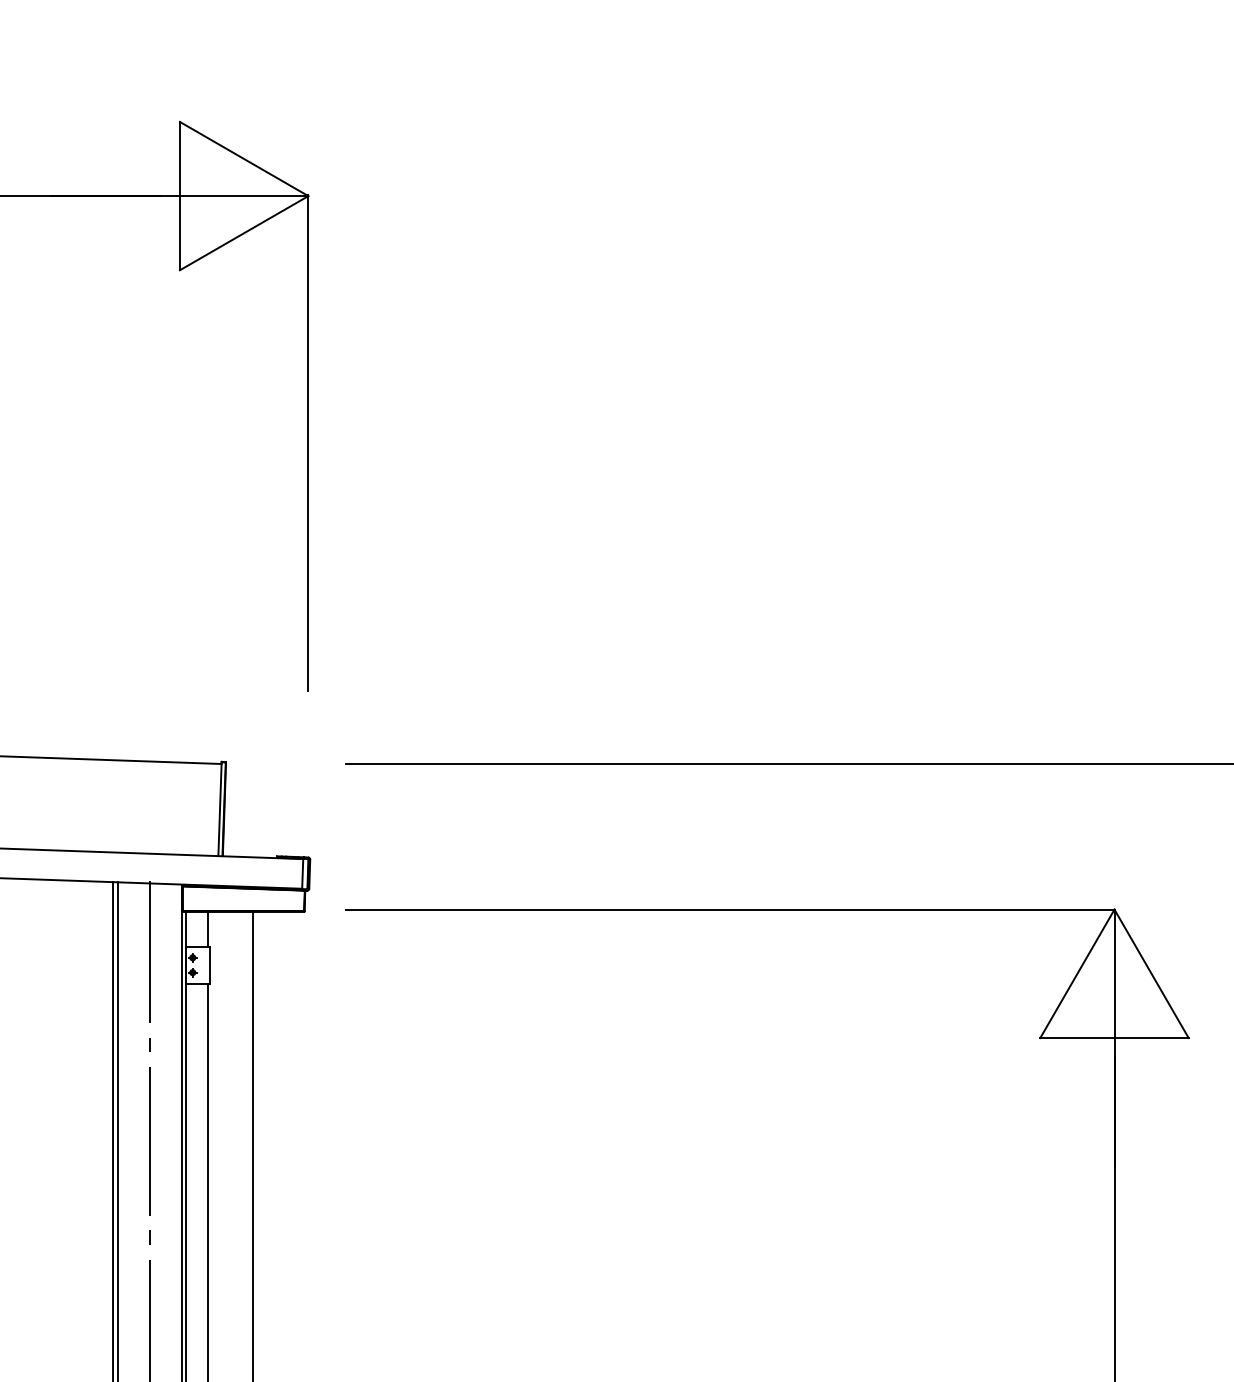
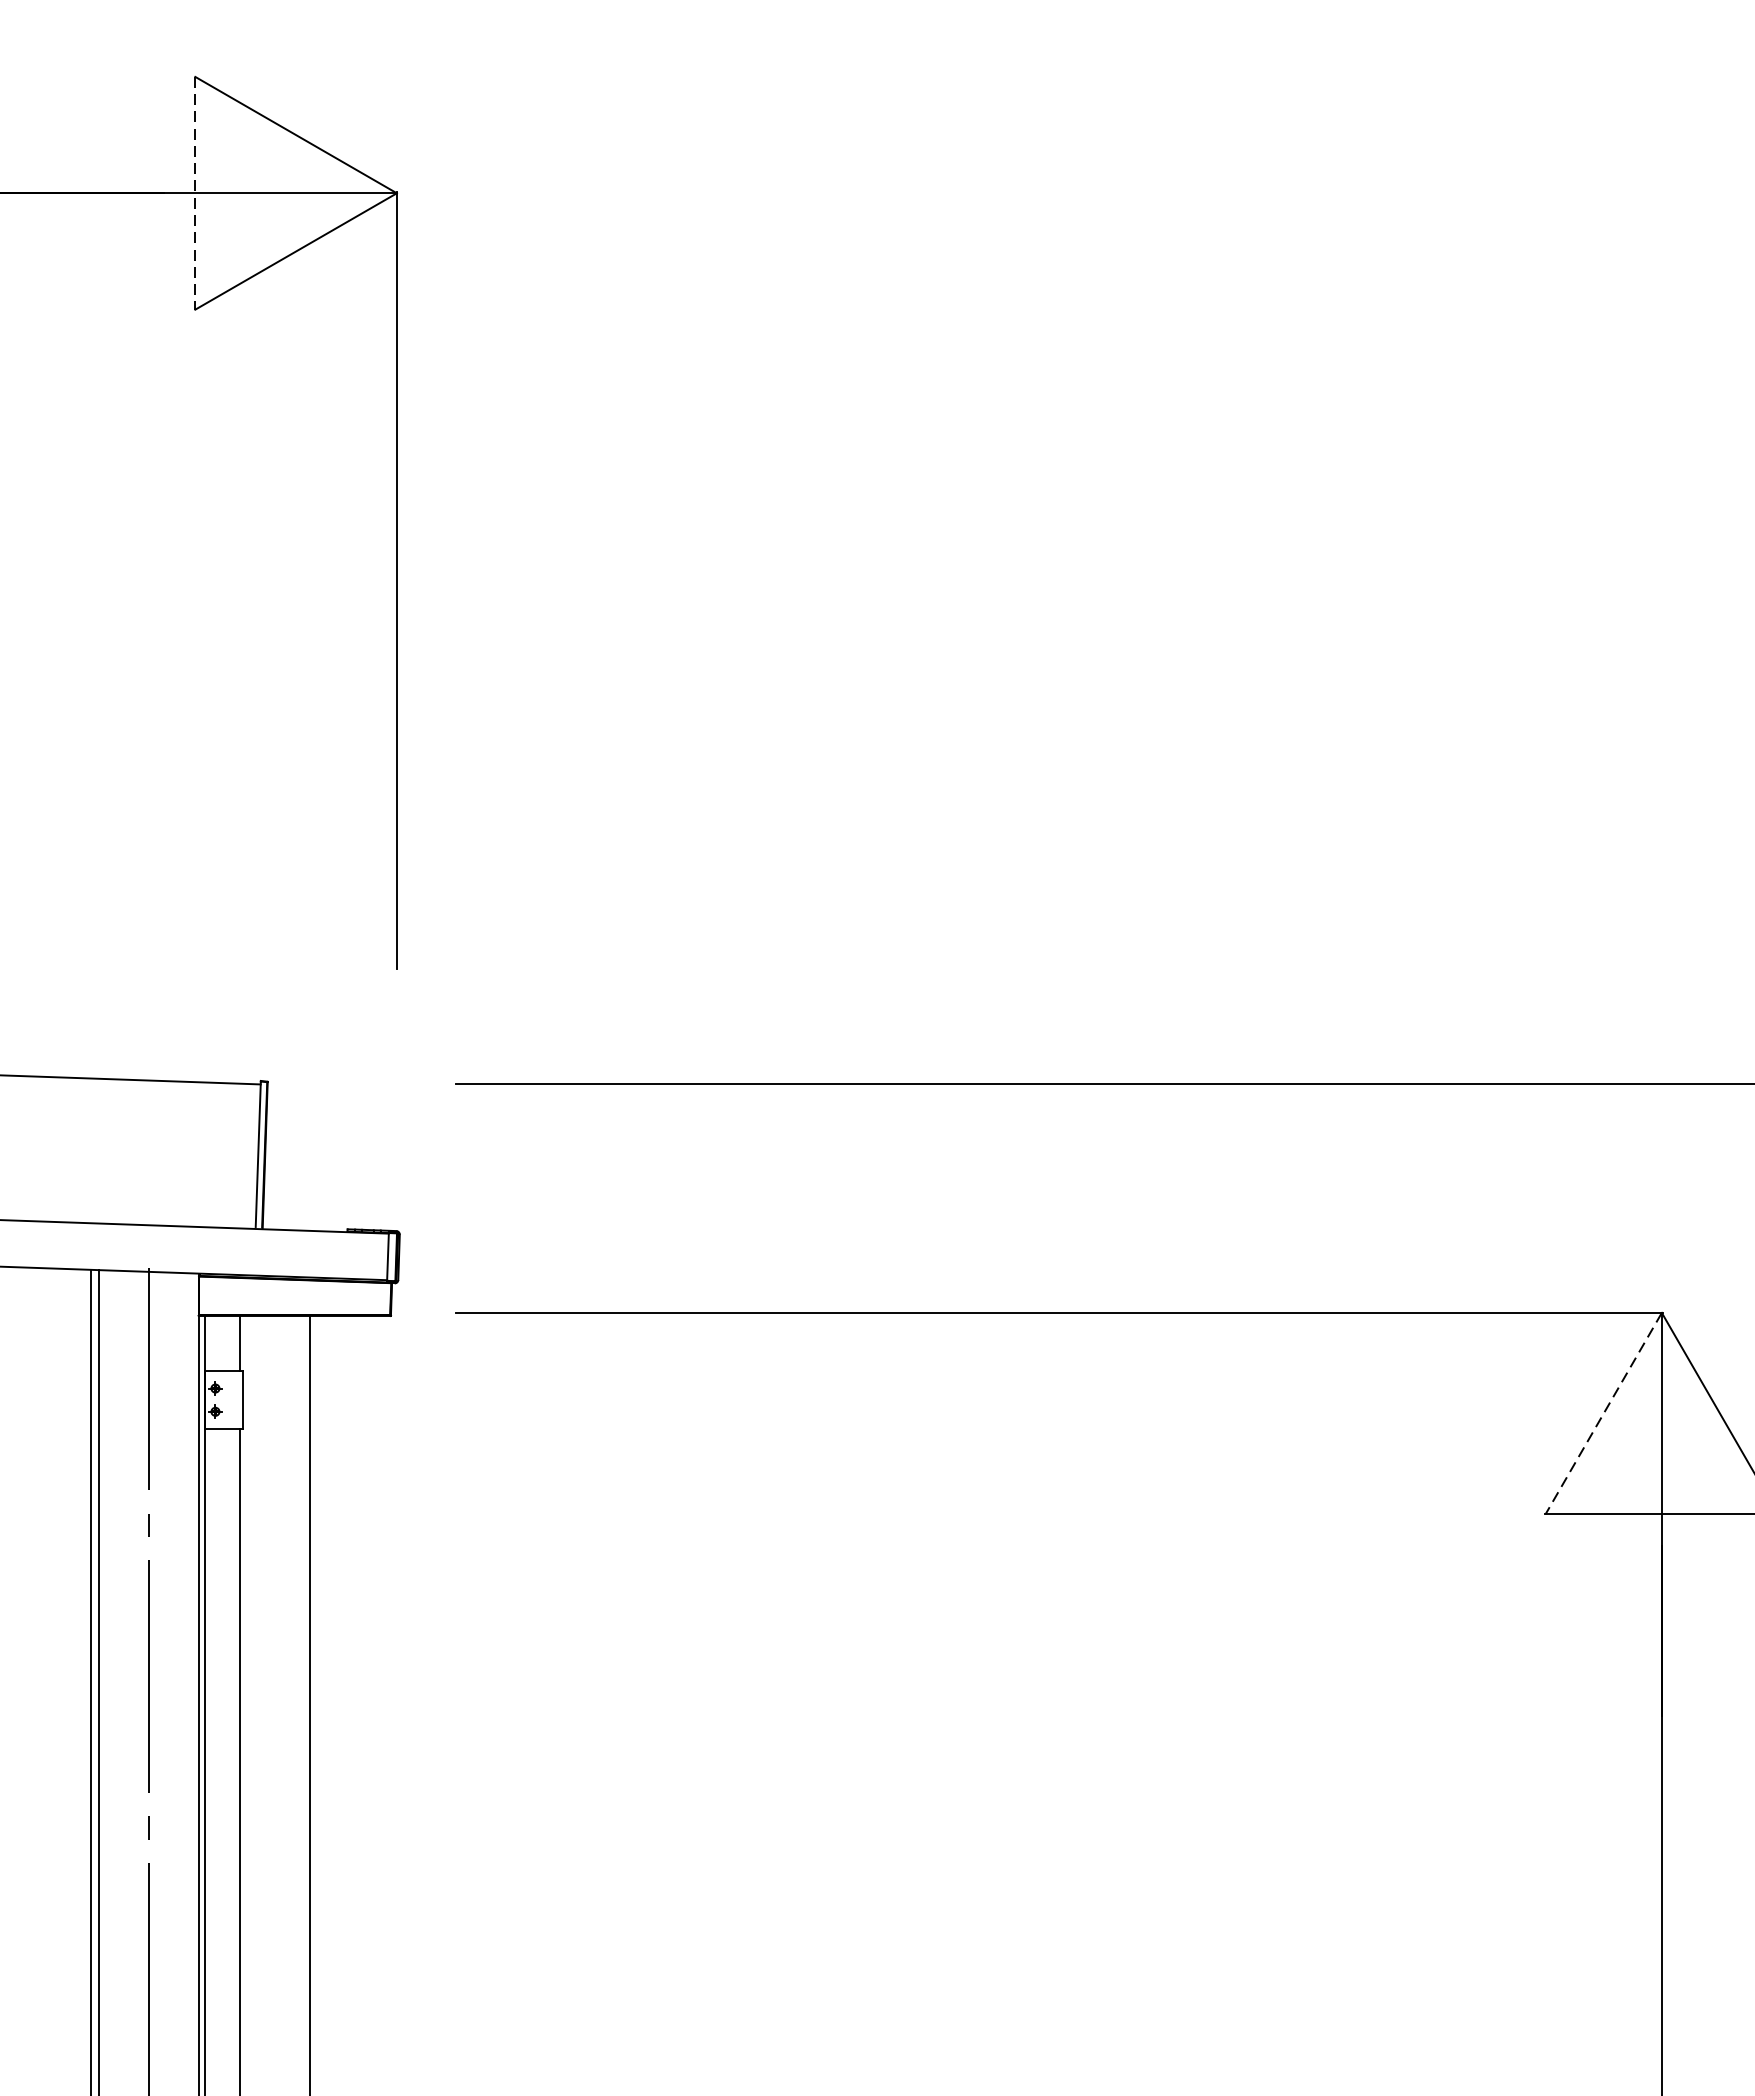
line: (179, 196) -> (194, 193), solid -> dashed
line: (1077, 974) -> (1603, 1414), solid -> dashed

